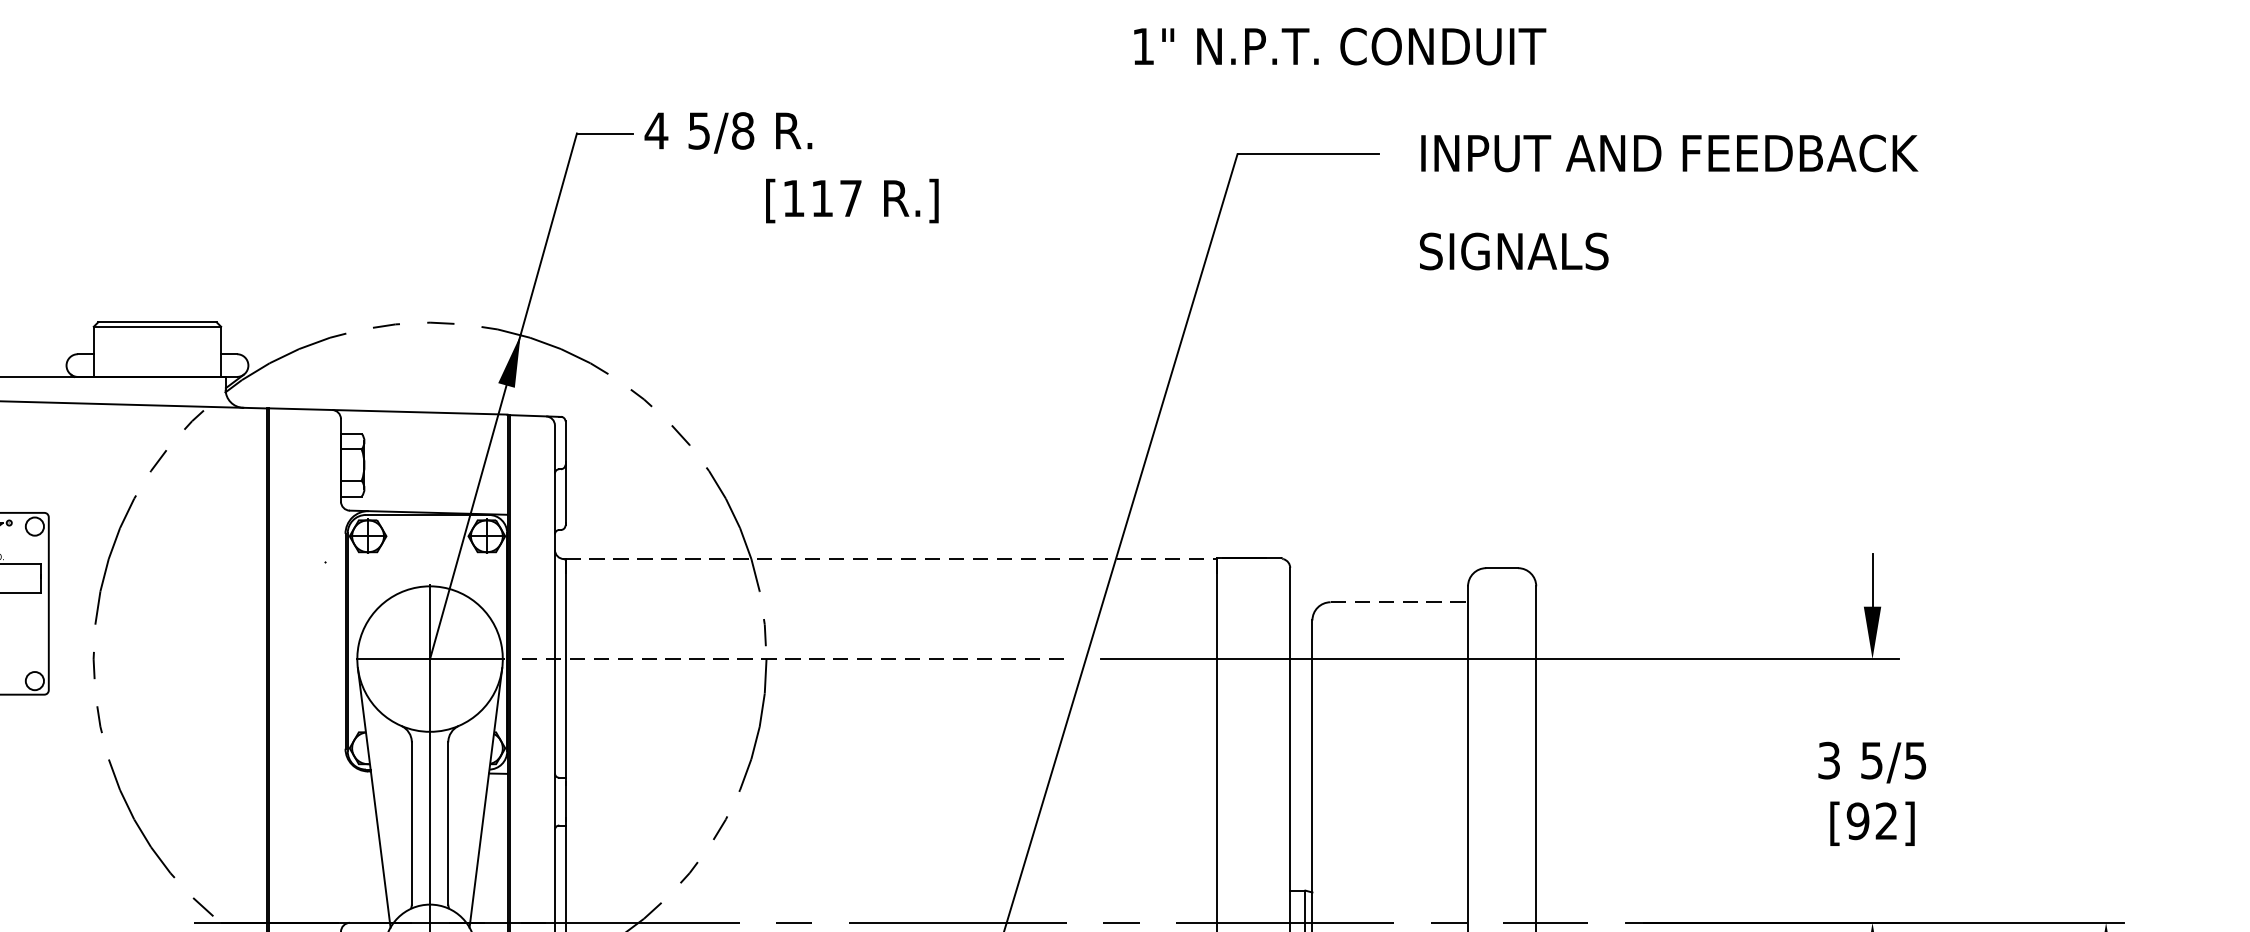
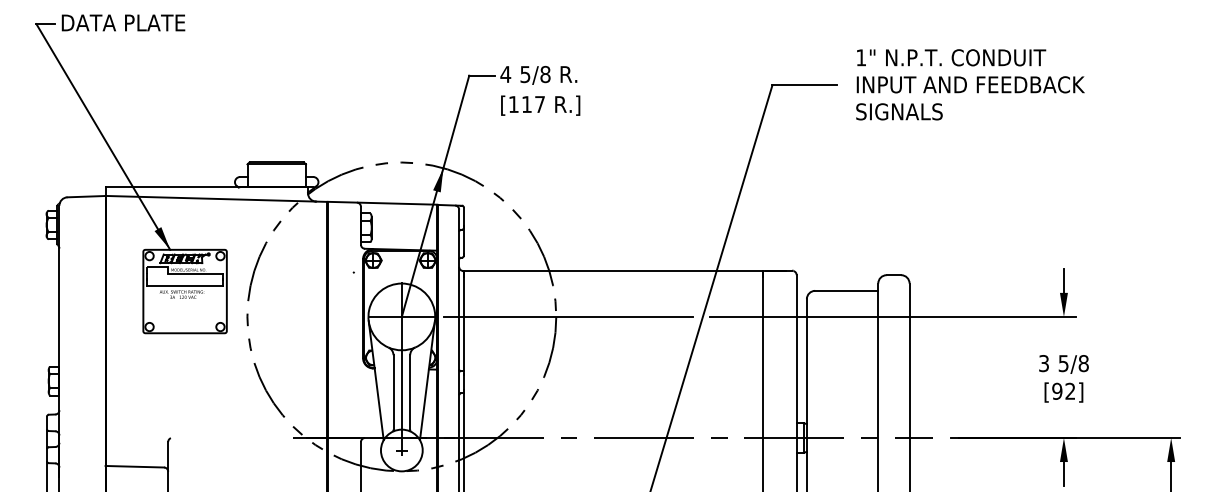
text: (1339, 45) -> (951, 57), moved
text: (851, 200) -> (540, 105), moved
text: (1514, 250) -> (899, 111), moved
line: (891, 560) -> (613, 271), dashed -> solid
line: (1398, 601) -> (846, 290), dashed -> solid
line: (793, 658) -> (568, 316), dashed -> solid
text: (1915, 760) -> (1083, 363), 5/5 -> 5/8

